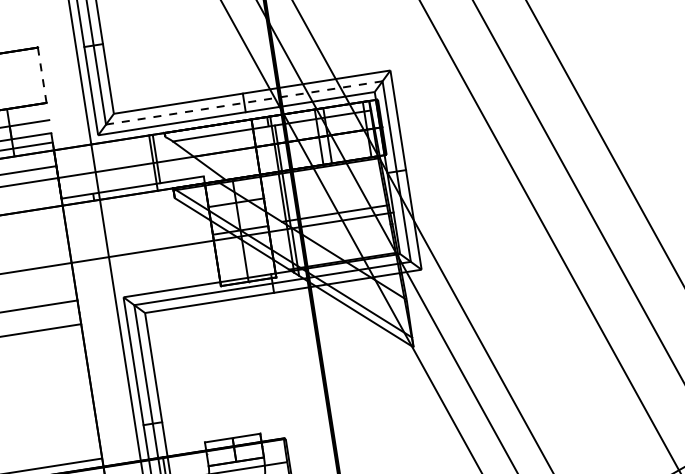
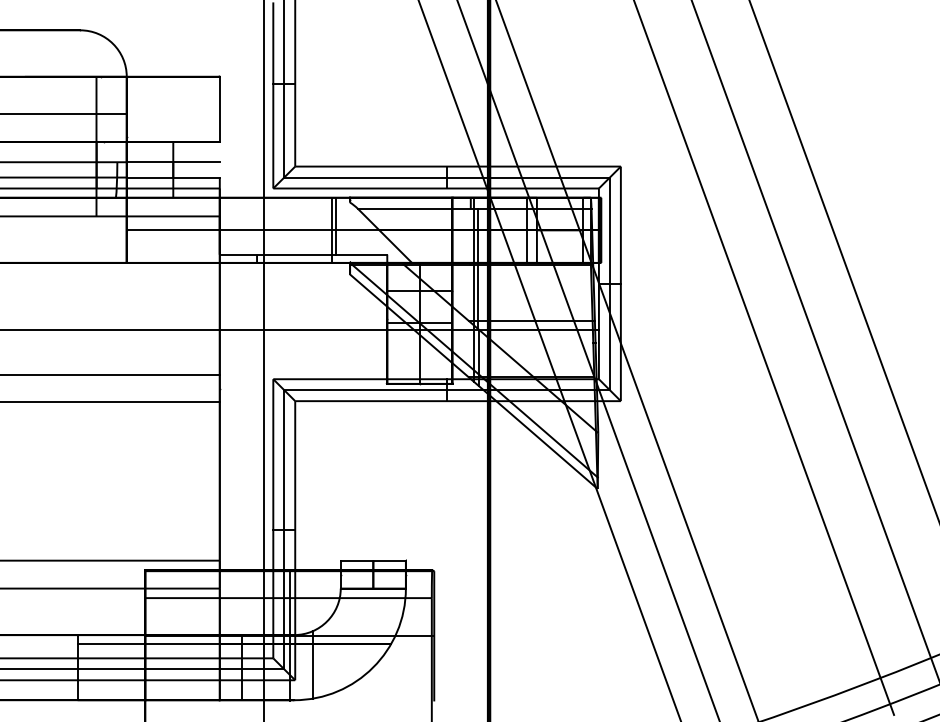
line: (41, 75) -> (219, 109), dashed -> solid
line: (244, 102) -> (447, 177), dashed -> solid

